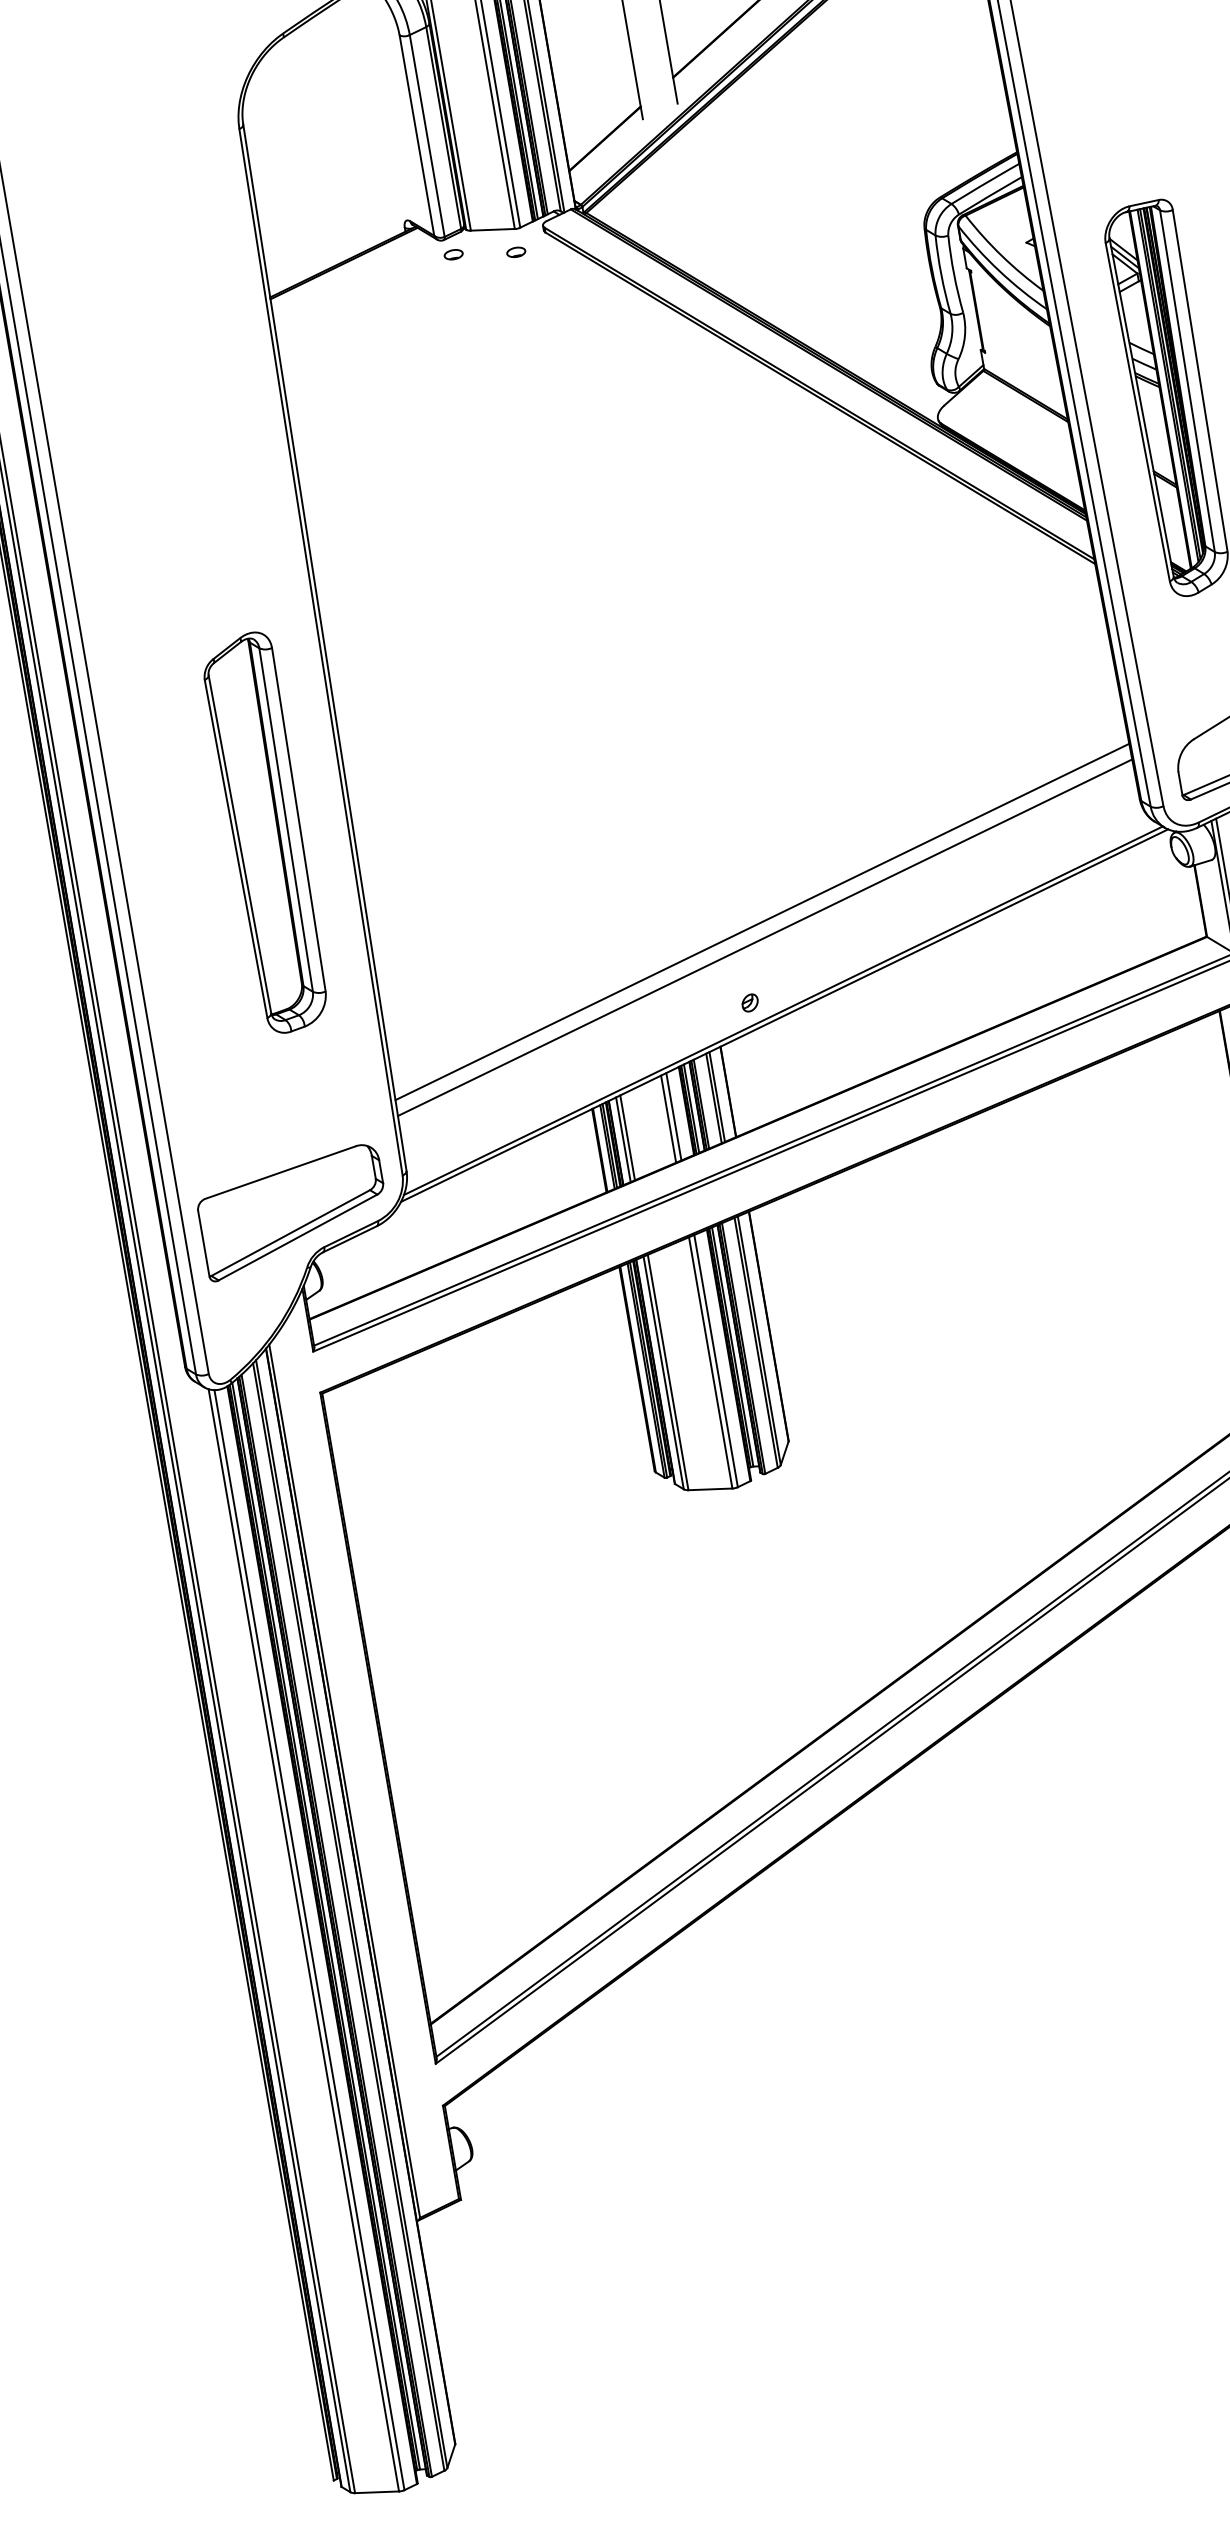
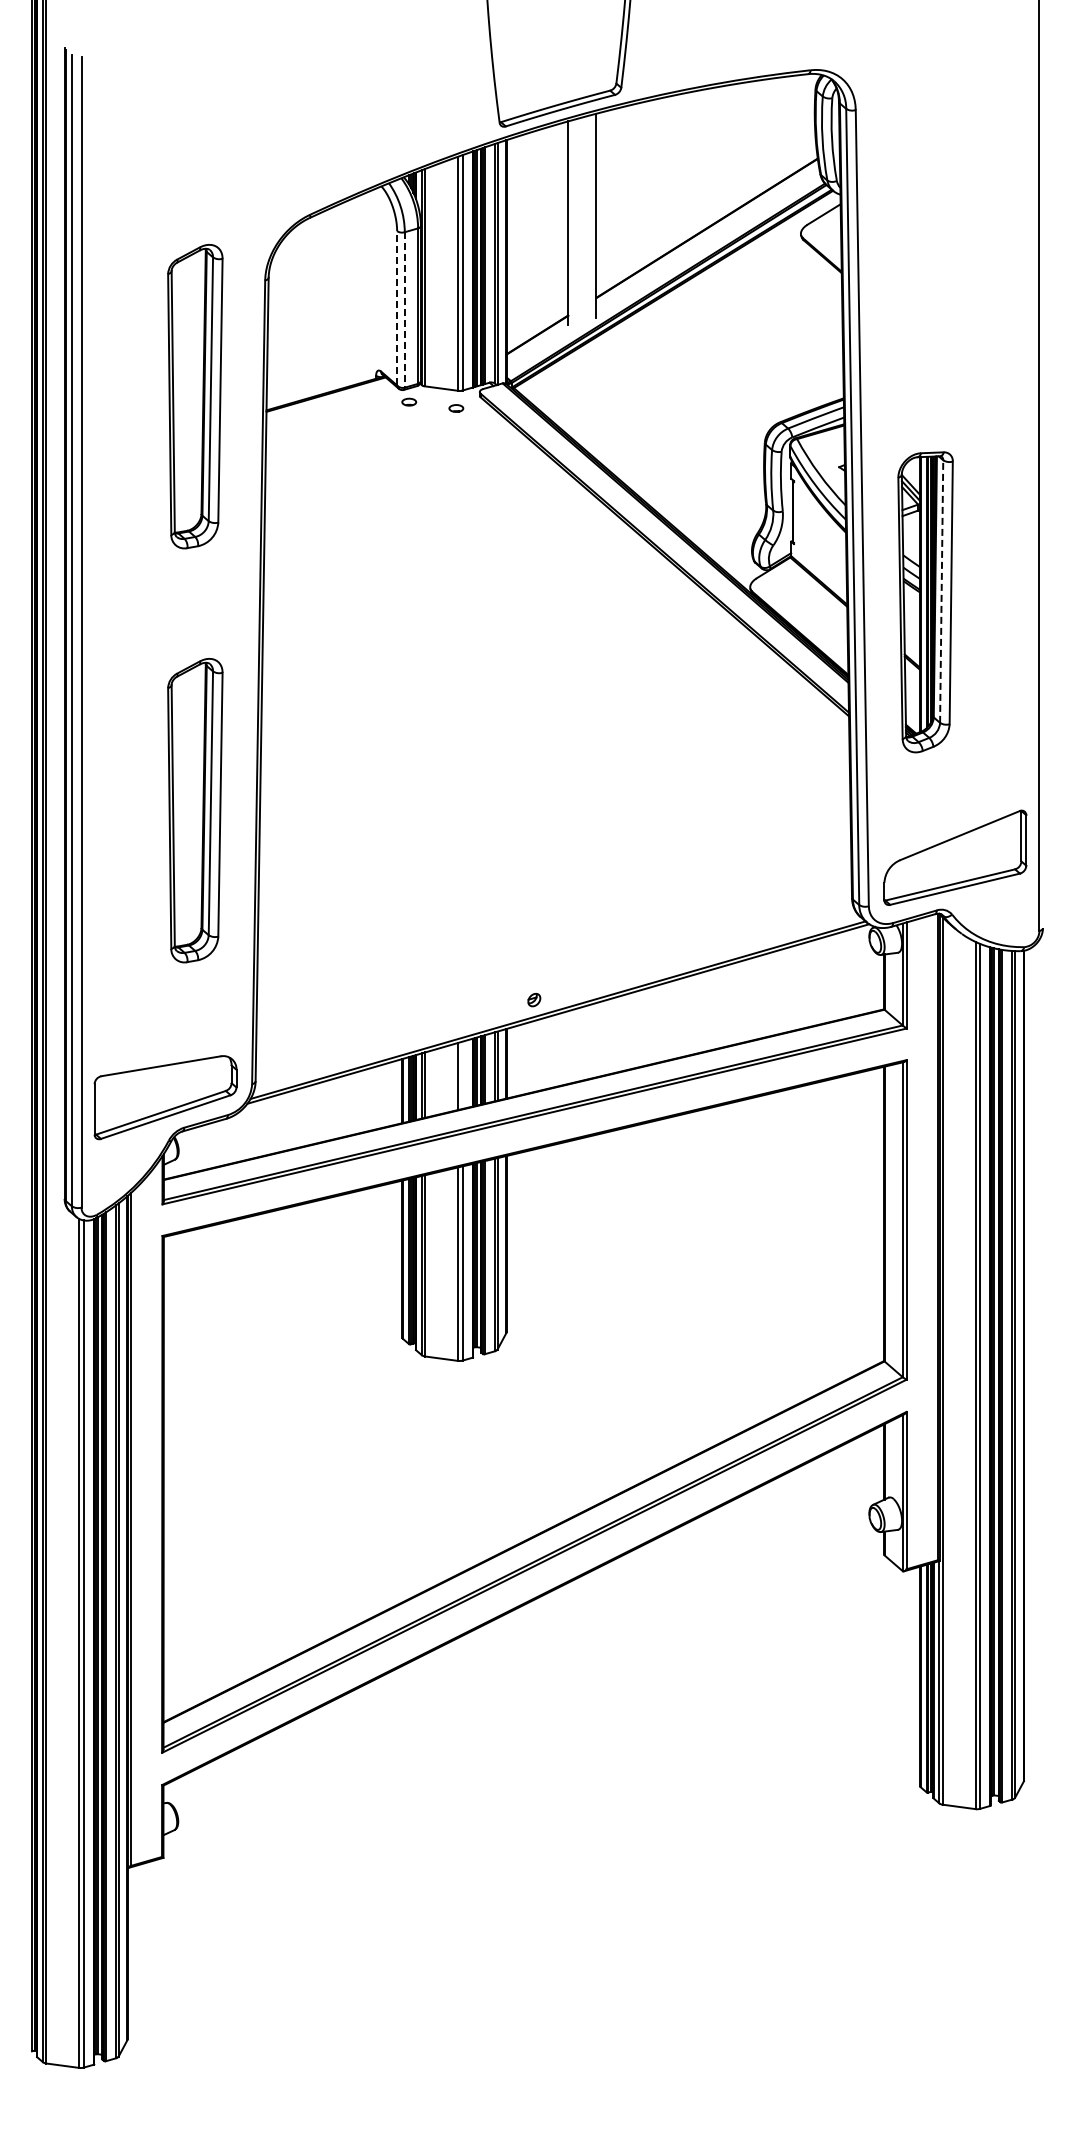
line: (417, 134) -> (397, 307), solid -> dashed
line: (426, 135) -> (404, 309), solid -> dashed
part: (174, 295) -> (195, 396), added
line: (1187, 381) -> (941, 591), solid -> dashed
line: (761, 921) -> (553, 940), removed
line: (764, 938) -> (553, 953), removed
line: (673, 1117) -> (462, 1075), removed

